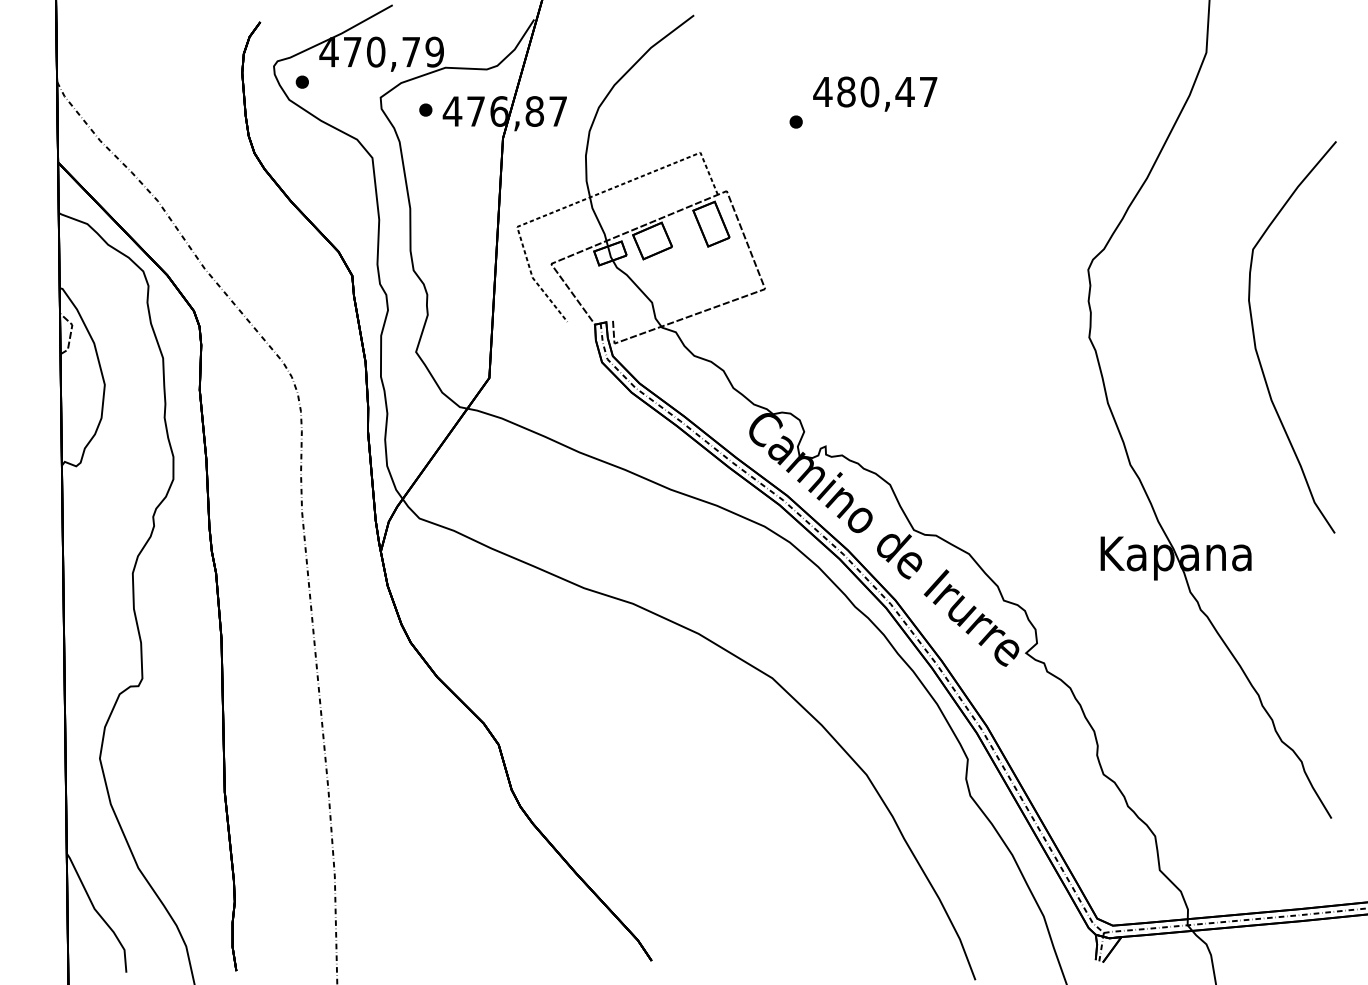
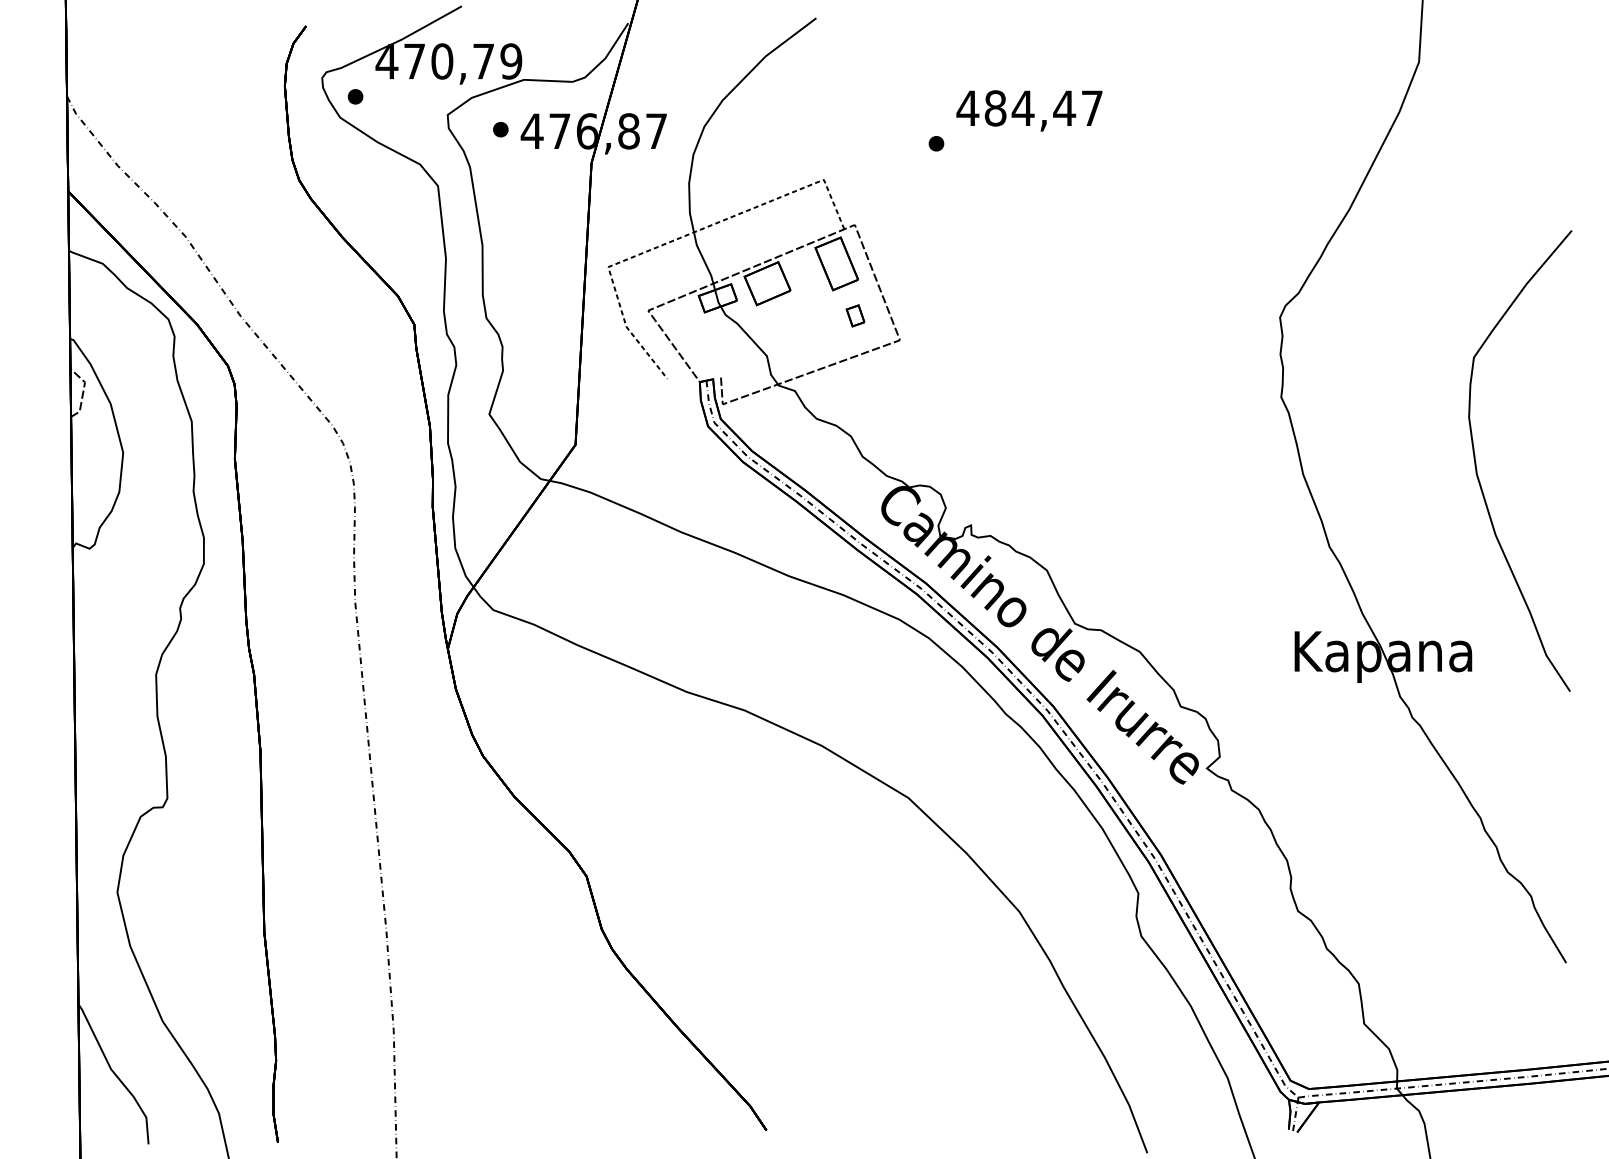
text: (869, 92) -> (1022, 108), 480,47 -> 484,47
part: (727, 268) -> (855, 315), added
curve: (1256, 344) -> (1477, 469), moved

